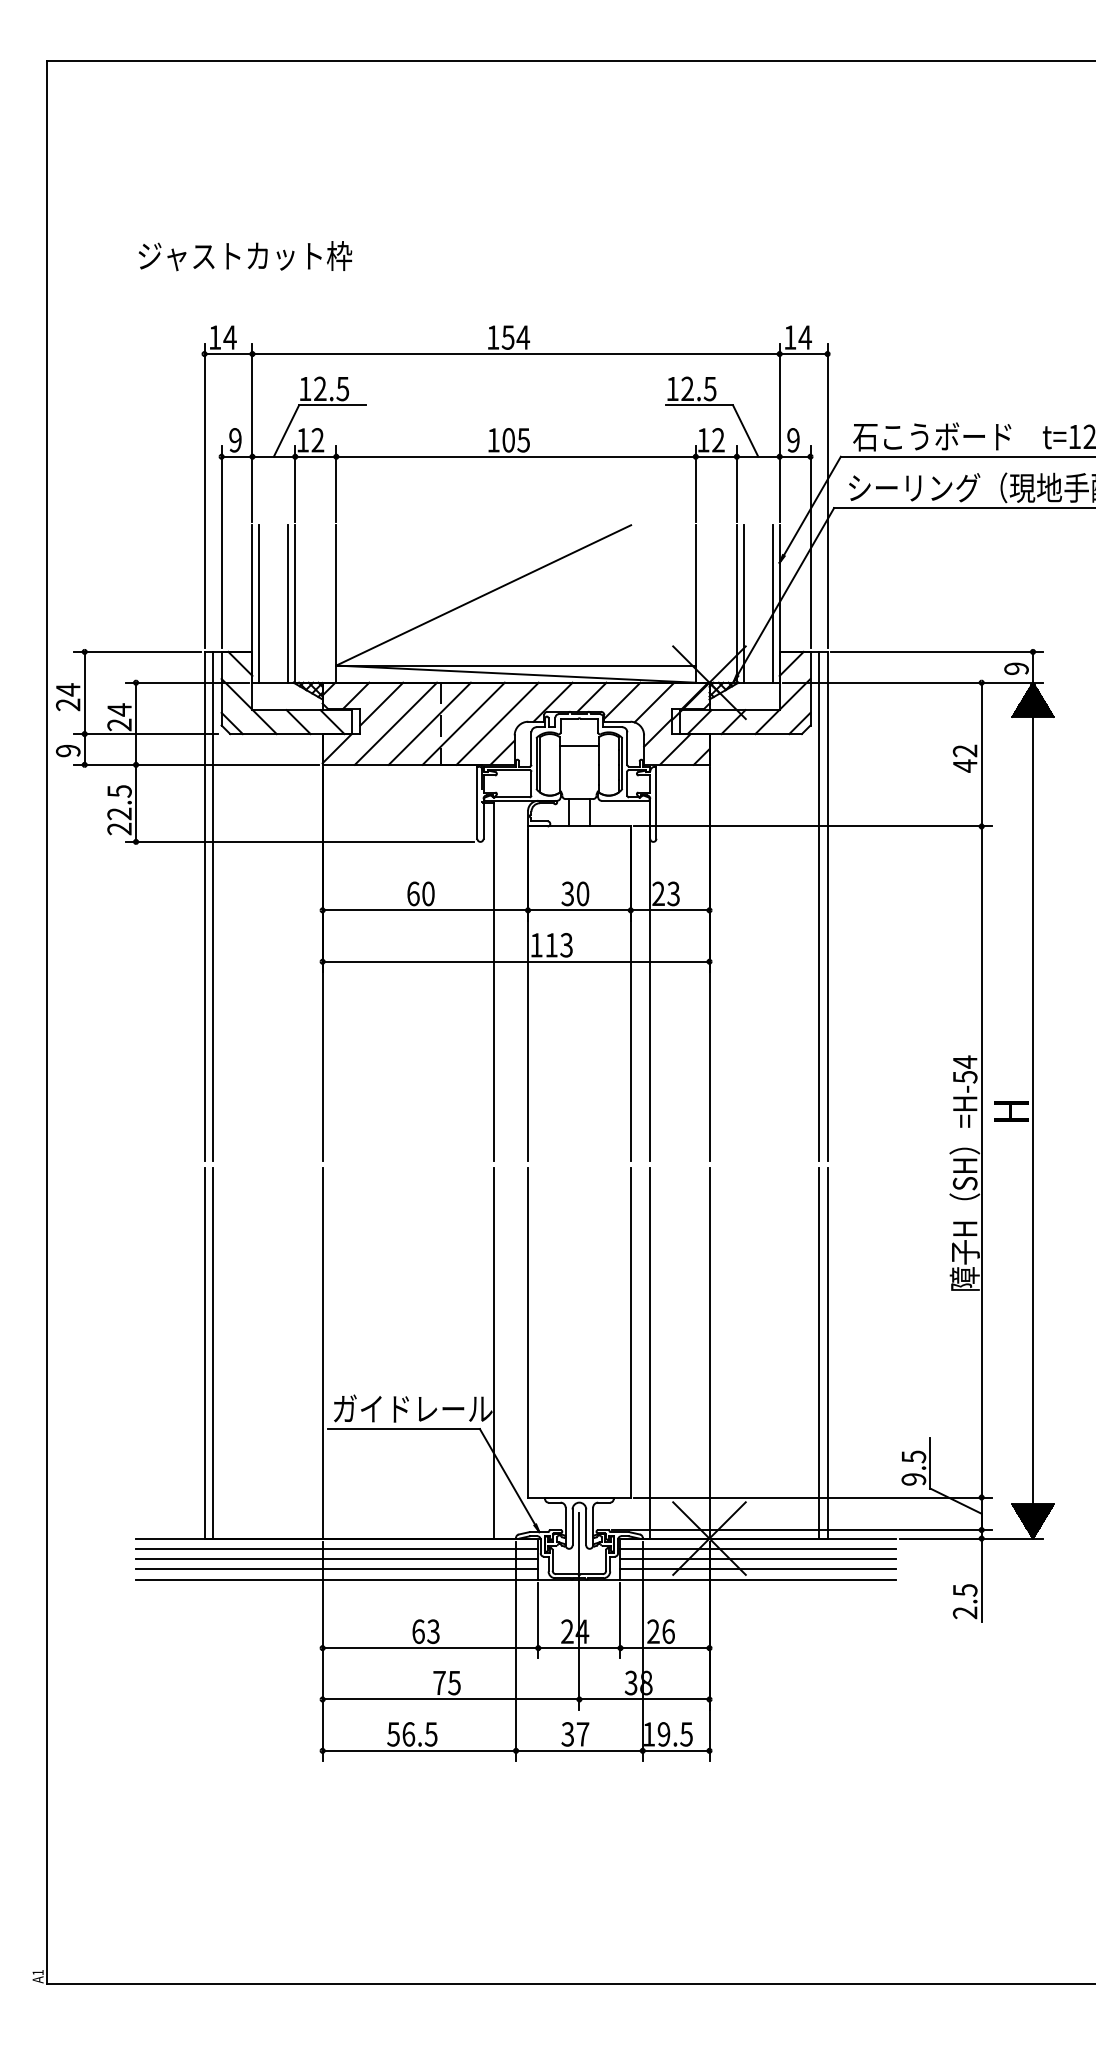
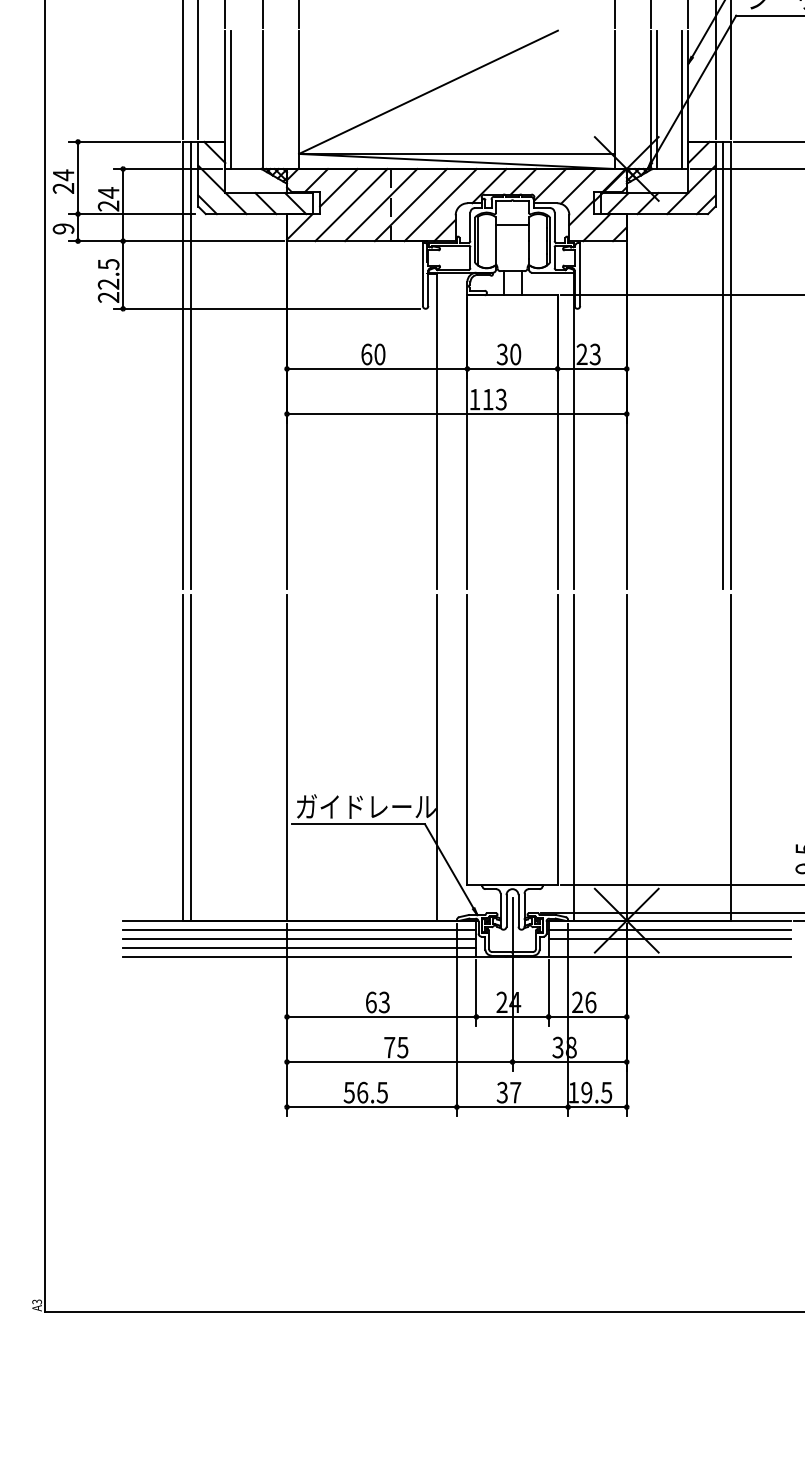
line: (288, 603) -> (257, 99), removed
line: (819, 1352) -> (723, 757), removed
line: (758, 1569) -> (669, 947), removed
text: (37, 1972) -> (36, 1301), A1 -> A3

